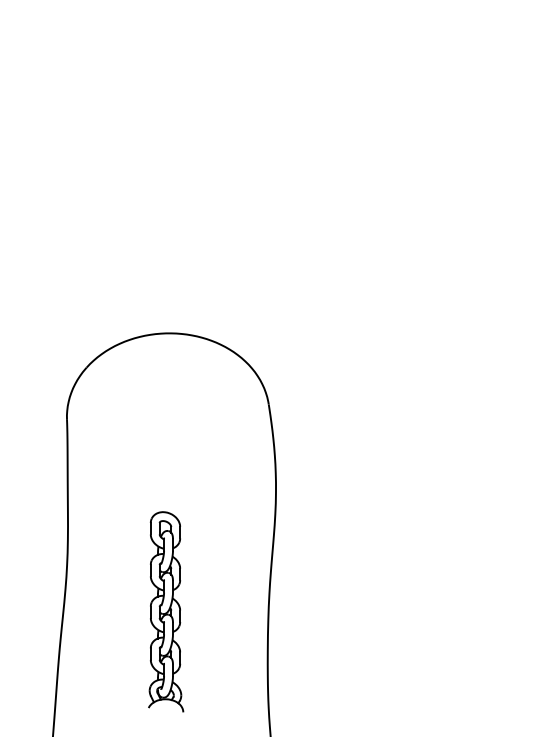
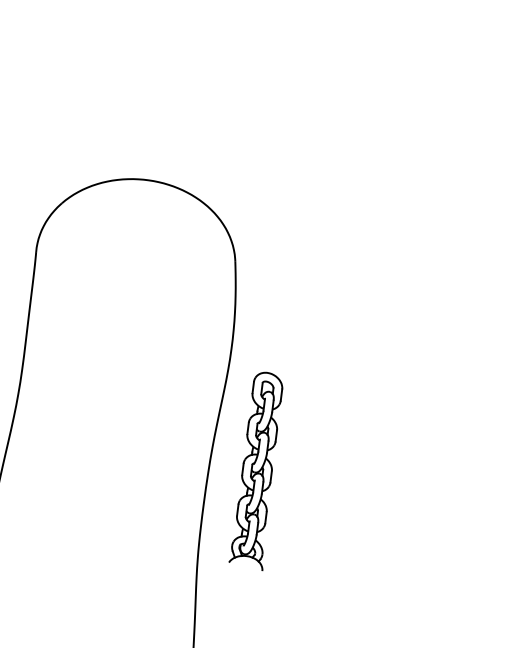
part: (166, 611) -> (258, 470), moved

